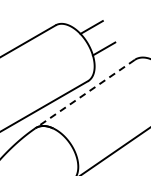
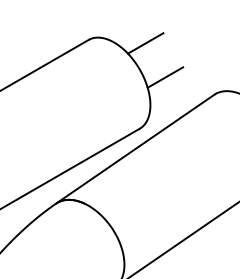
line: (84, 94) -> (134, 149), dashed -> solid

